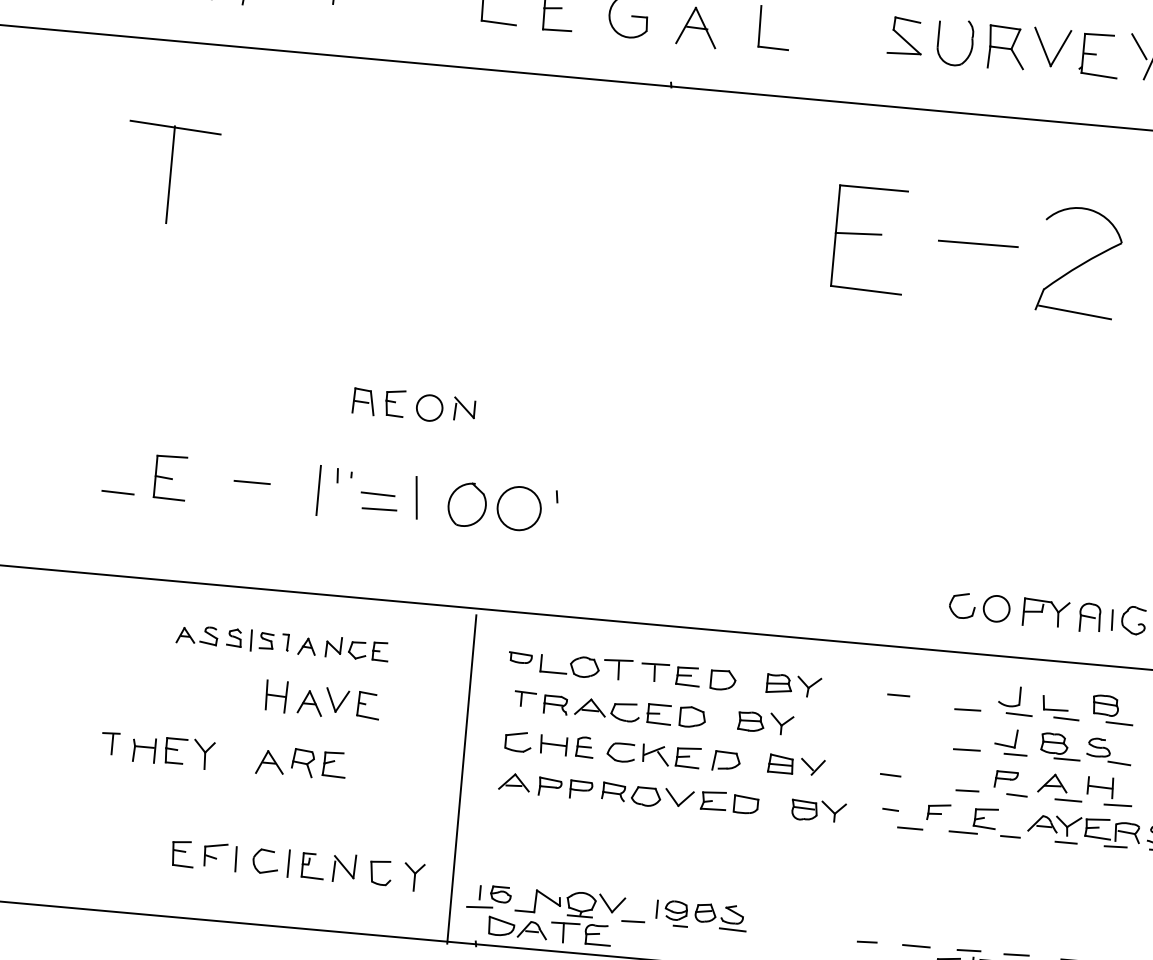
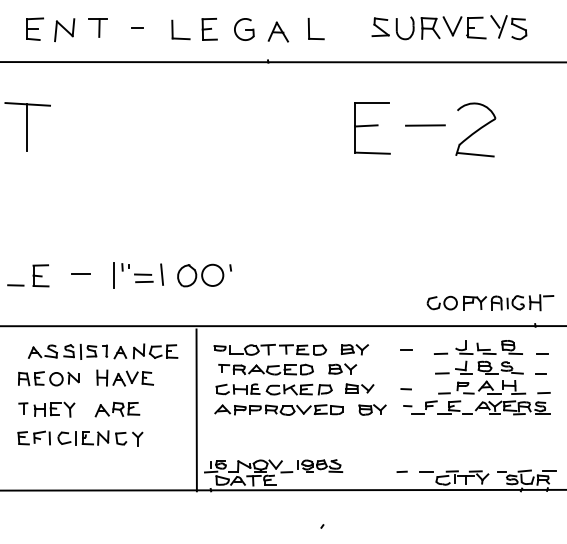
part: (413, 405) -> (48, 378), moved
part: (281, 642) -> (102, 351), size x1.43
part: (298, 865) -> (80, 438), moved

